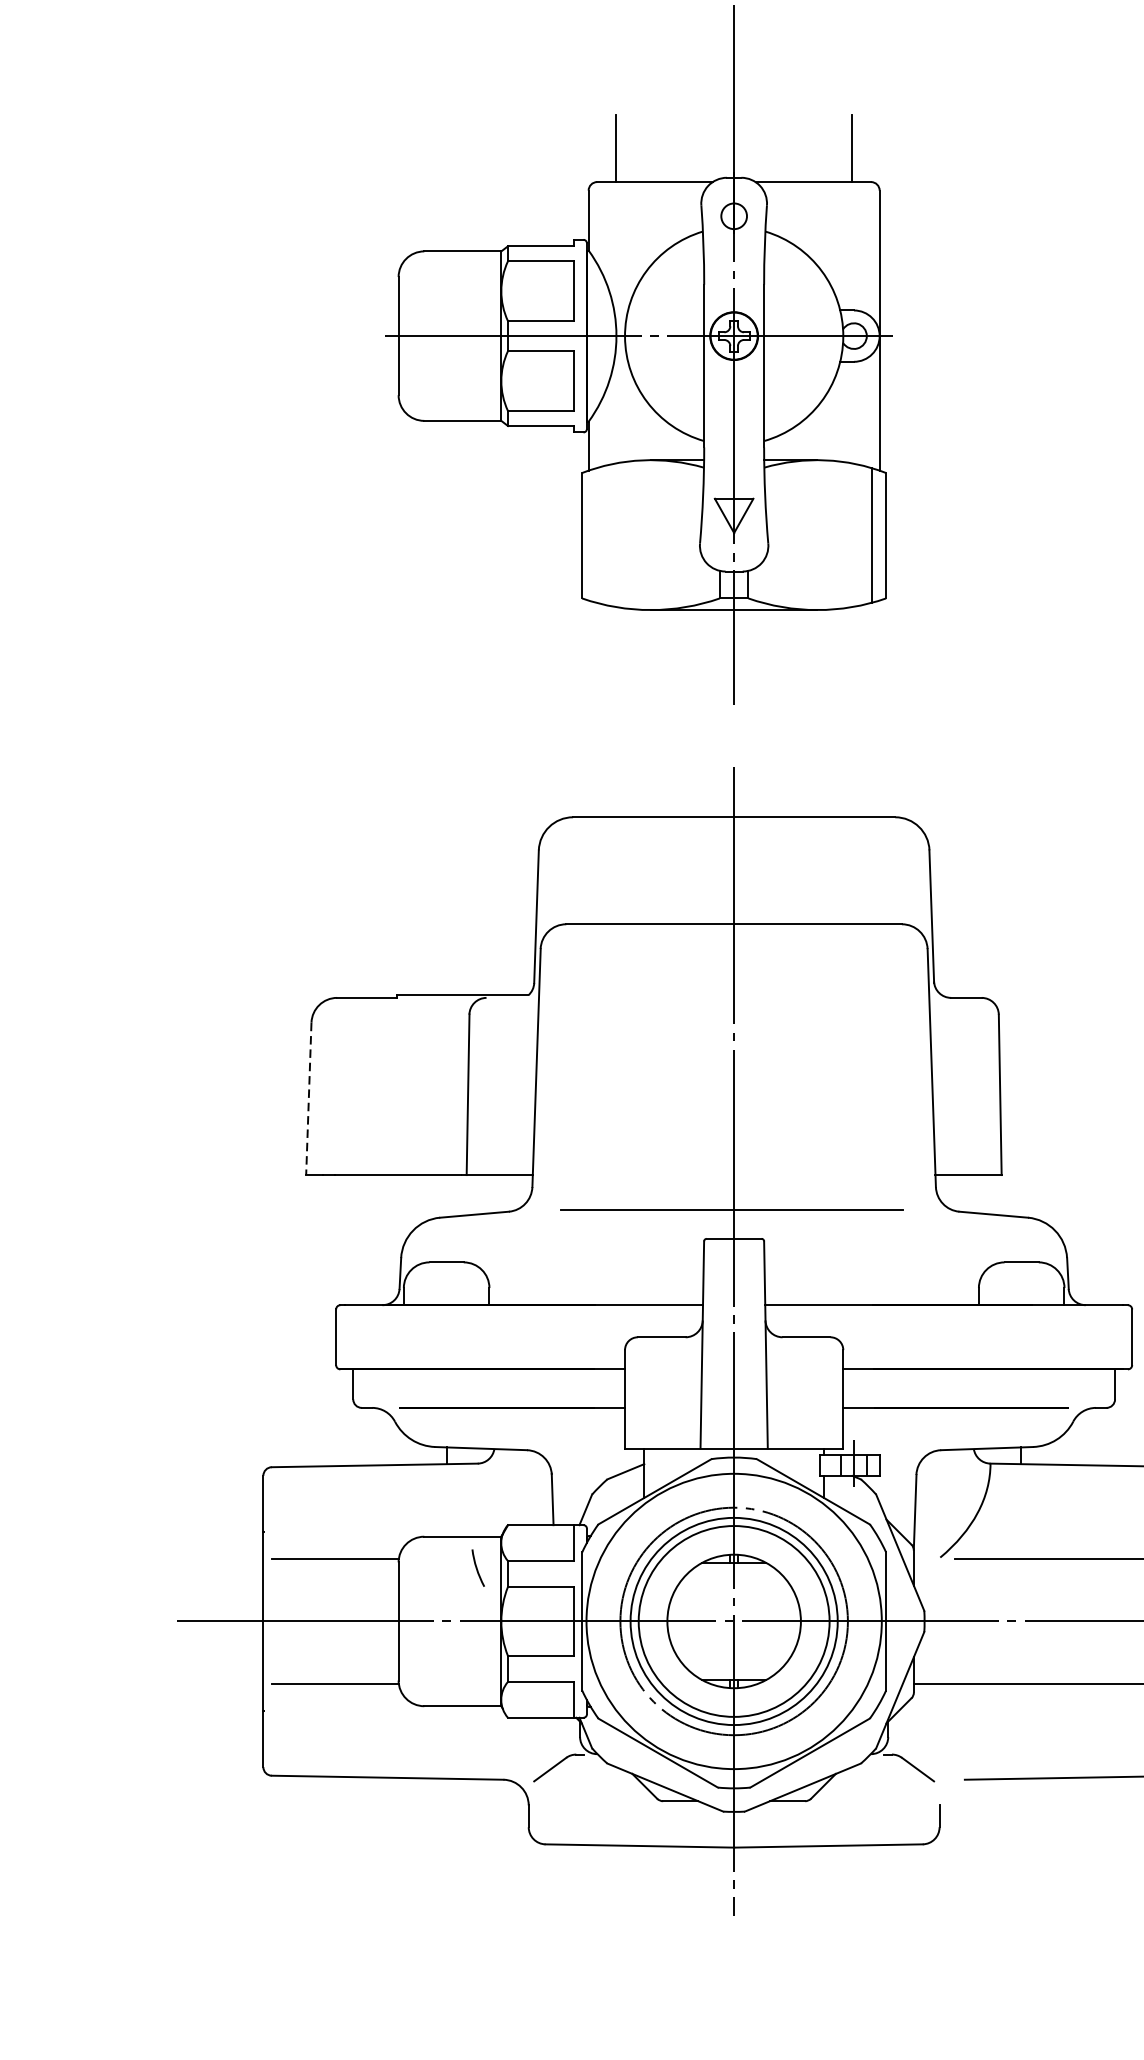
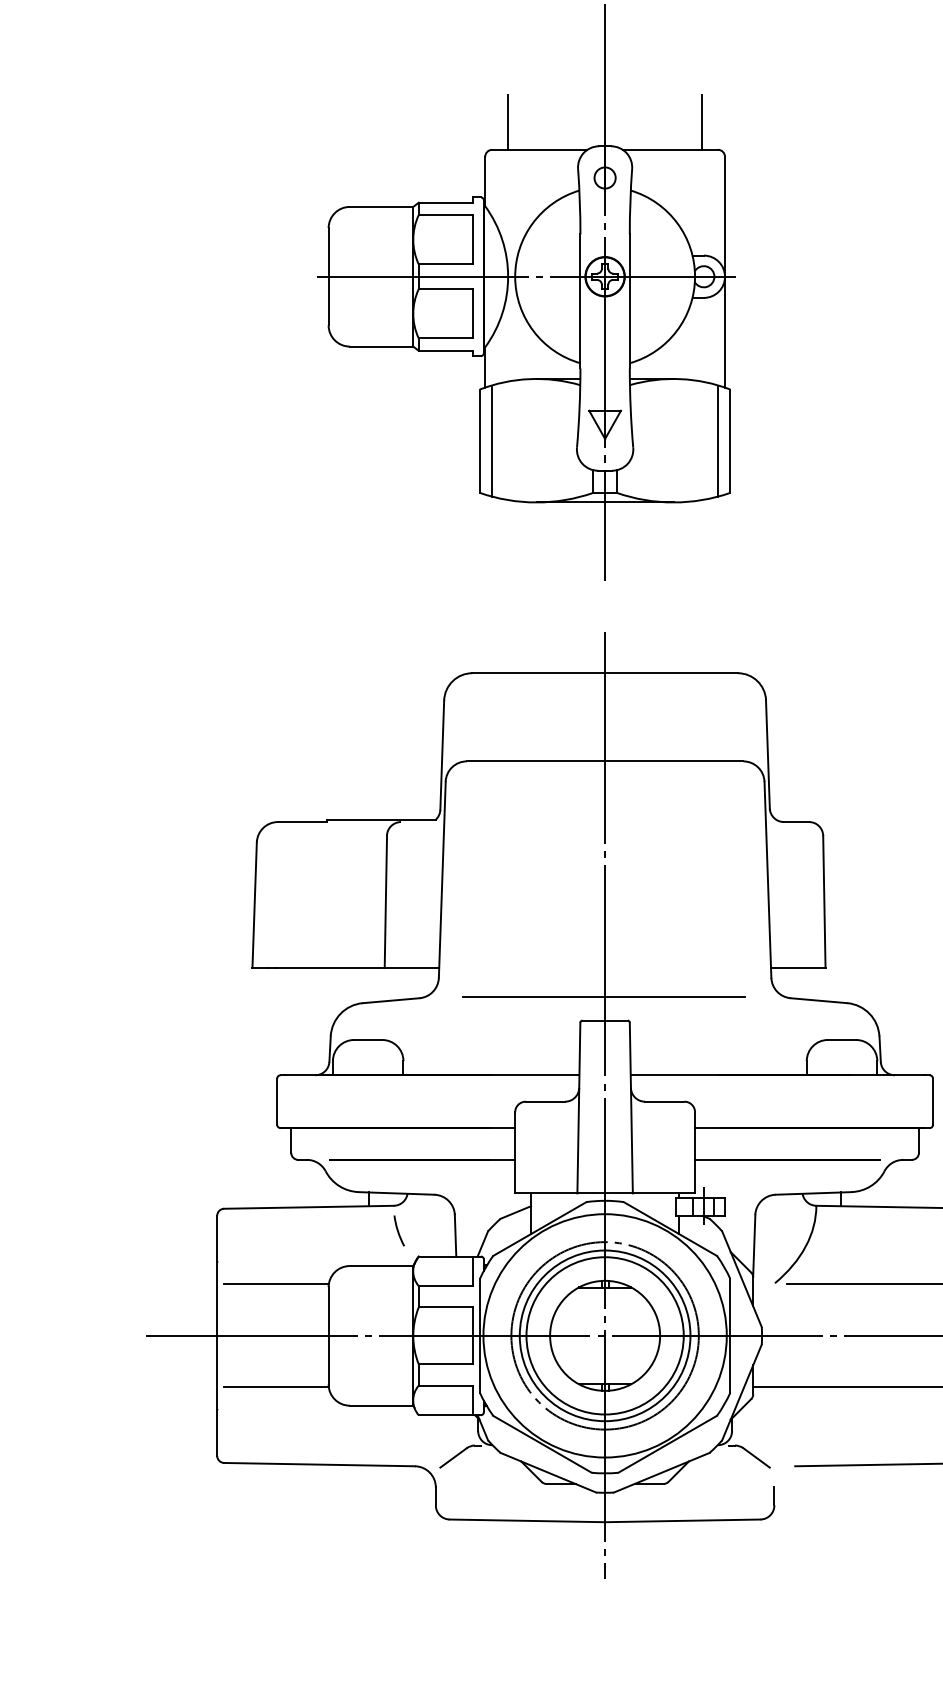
line: (596, 534) -> (491, 440), added
line: (308, 1099) -> (254, 905), dashed -> solid
curve: (477, 1567) -> (398, 1230), moved

